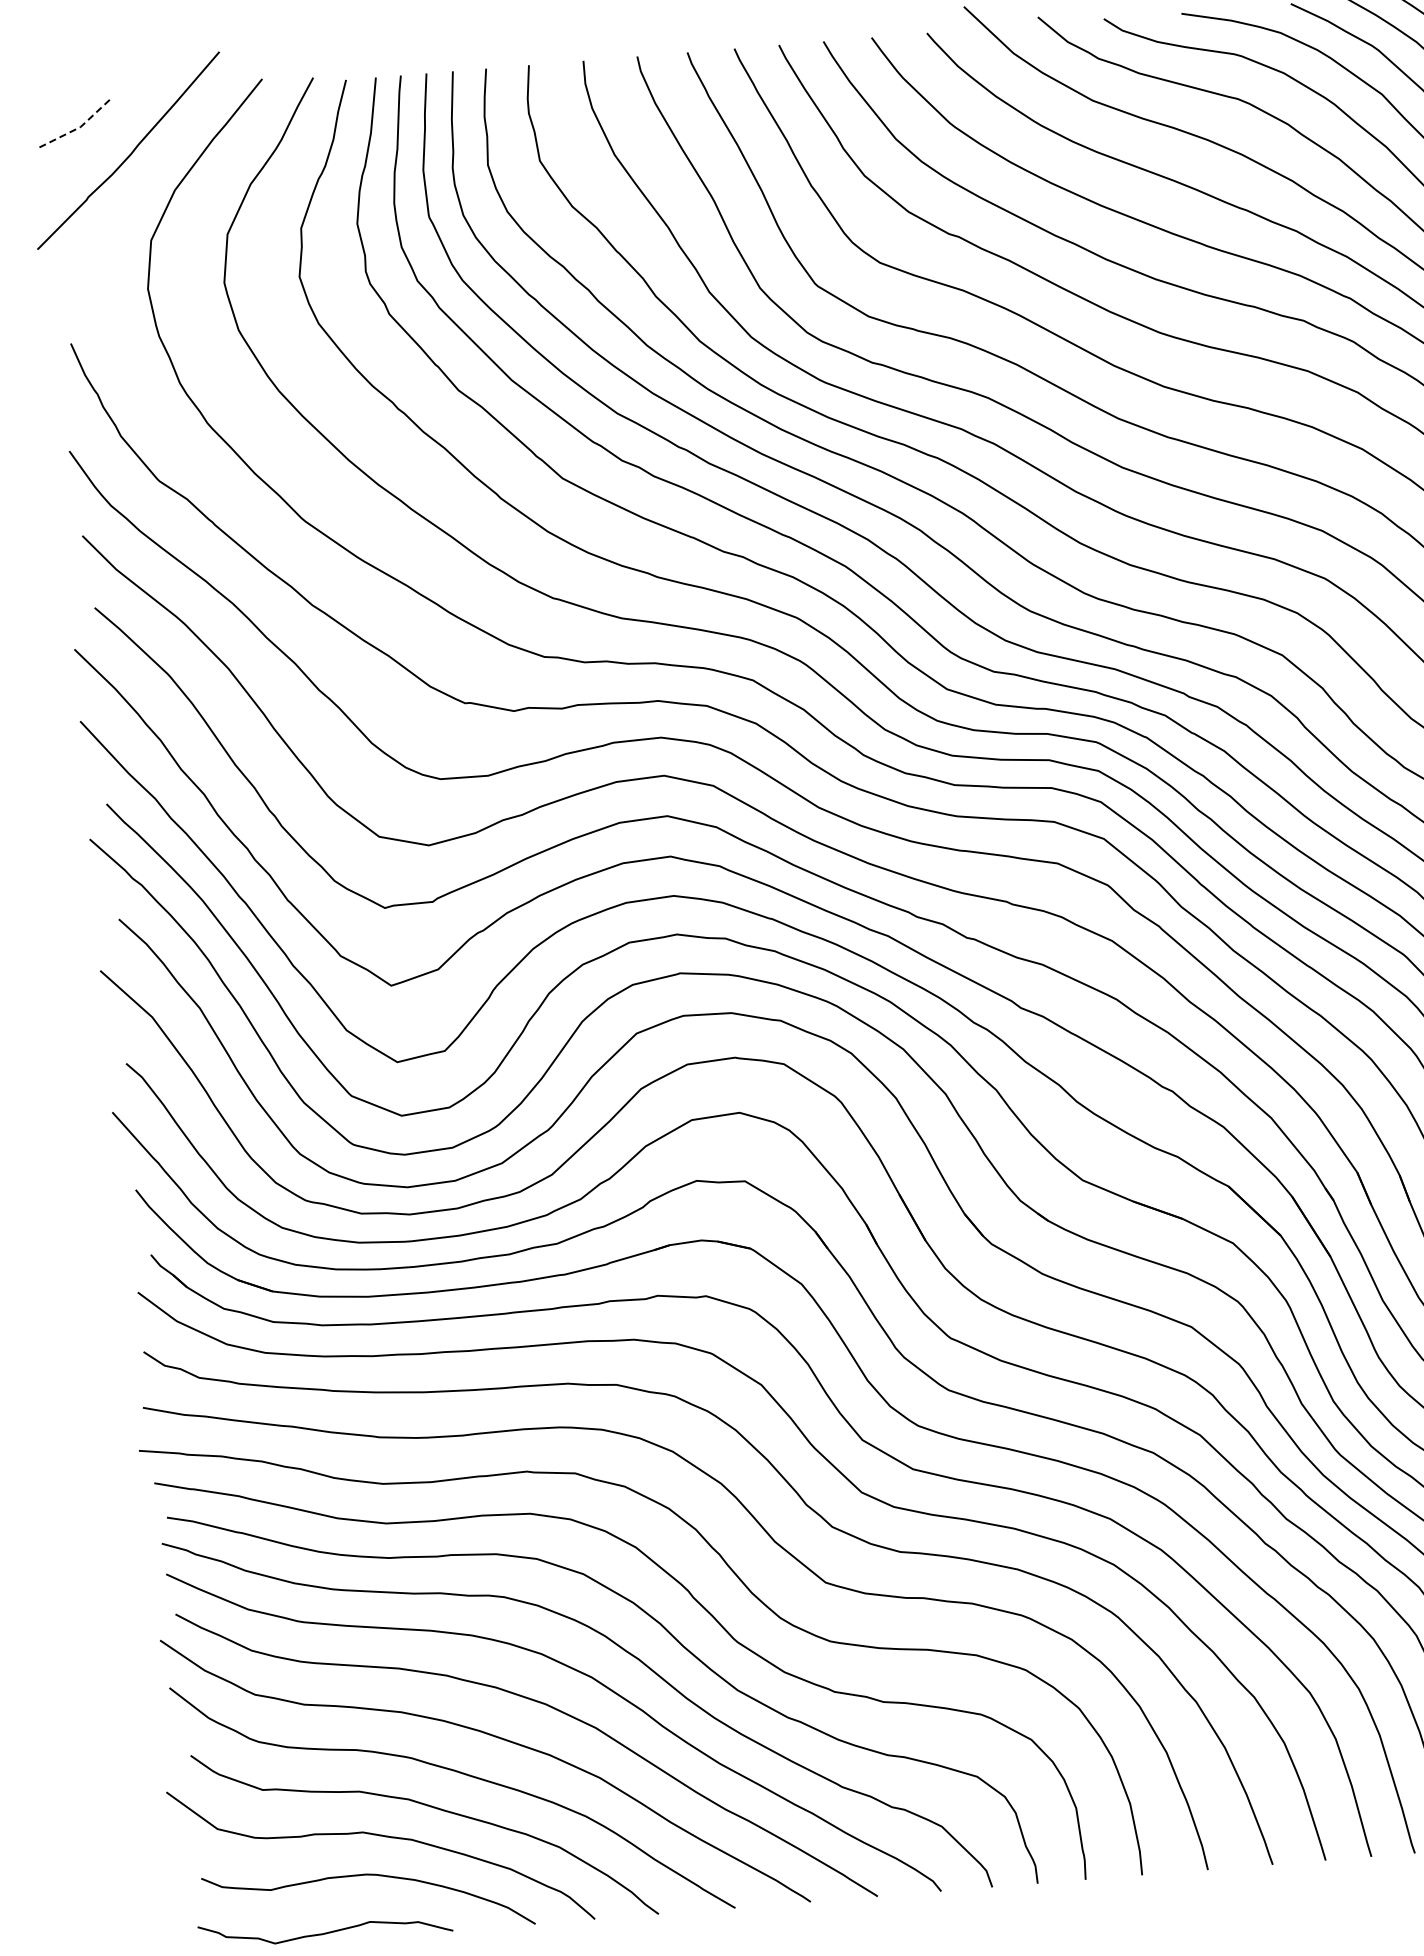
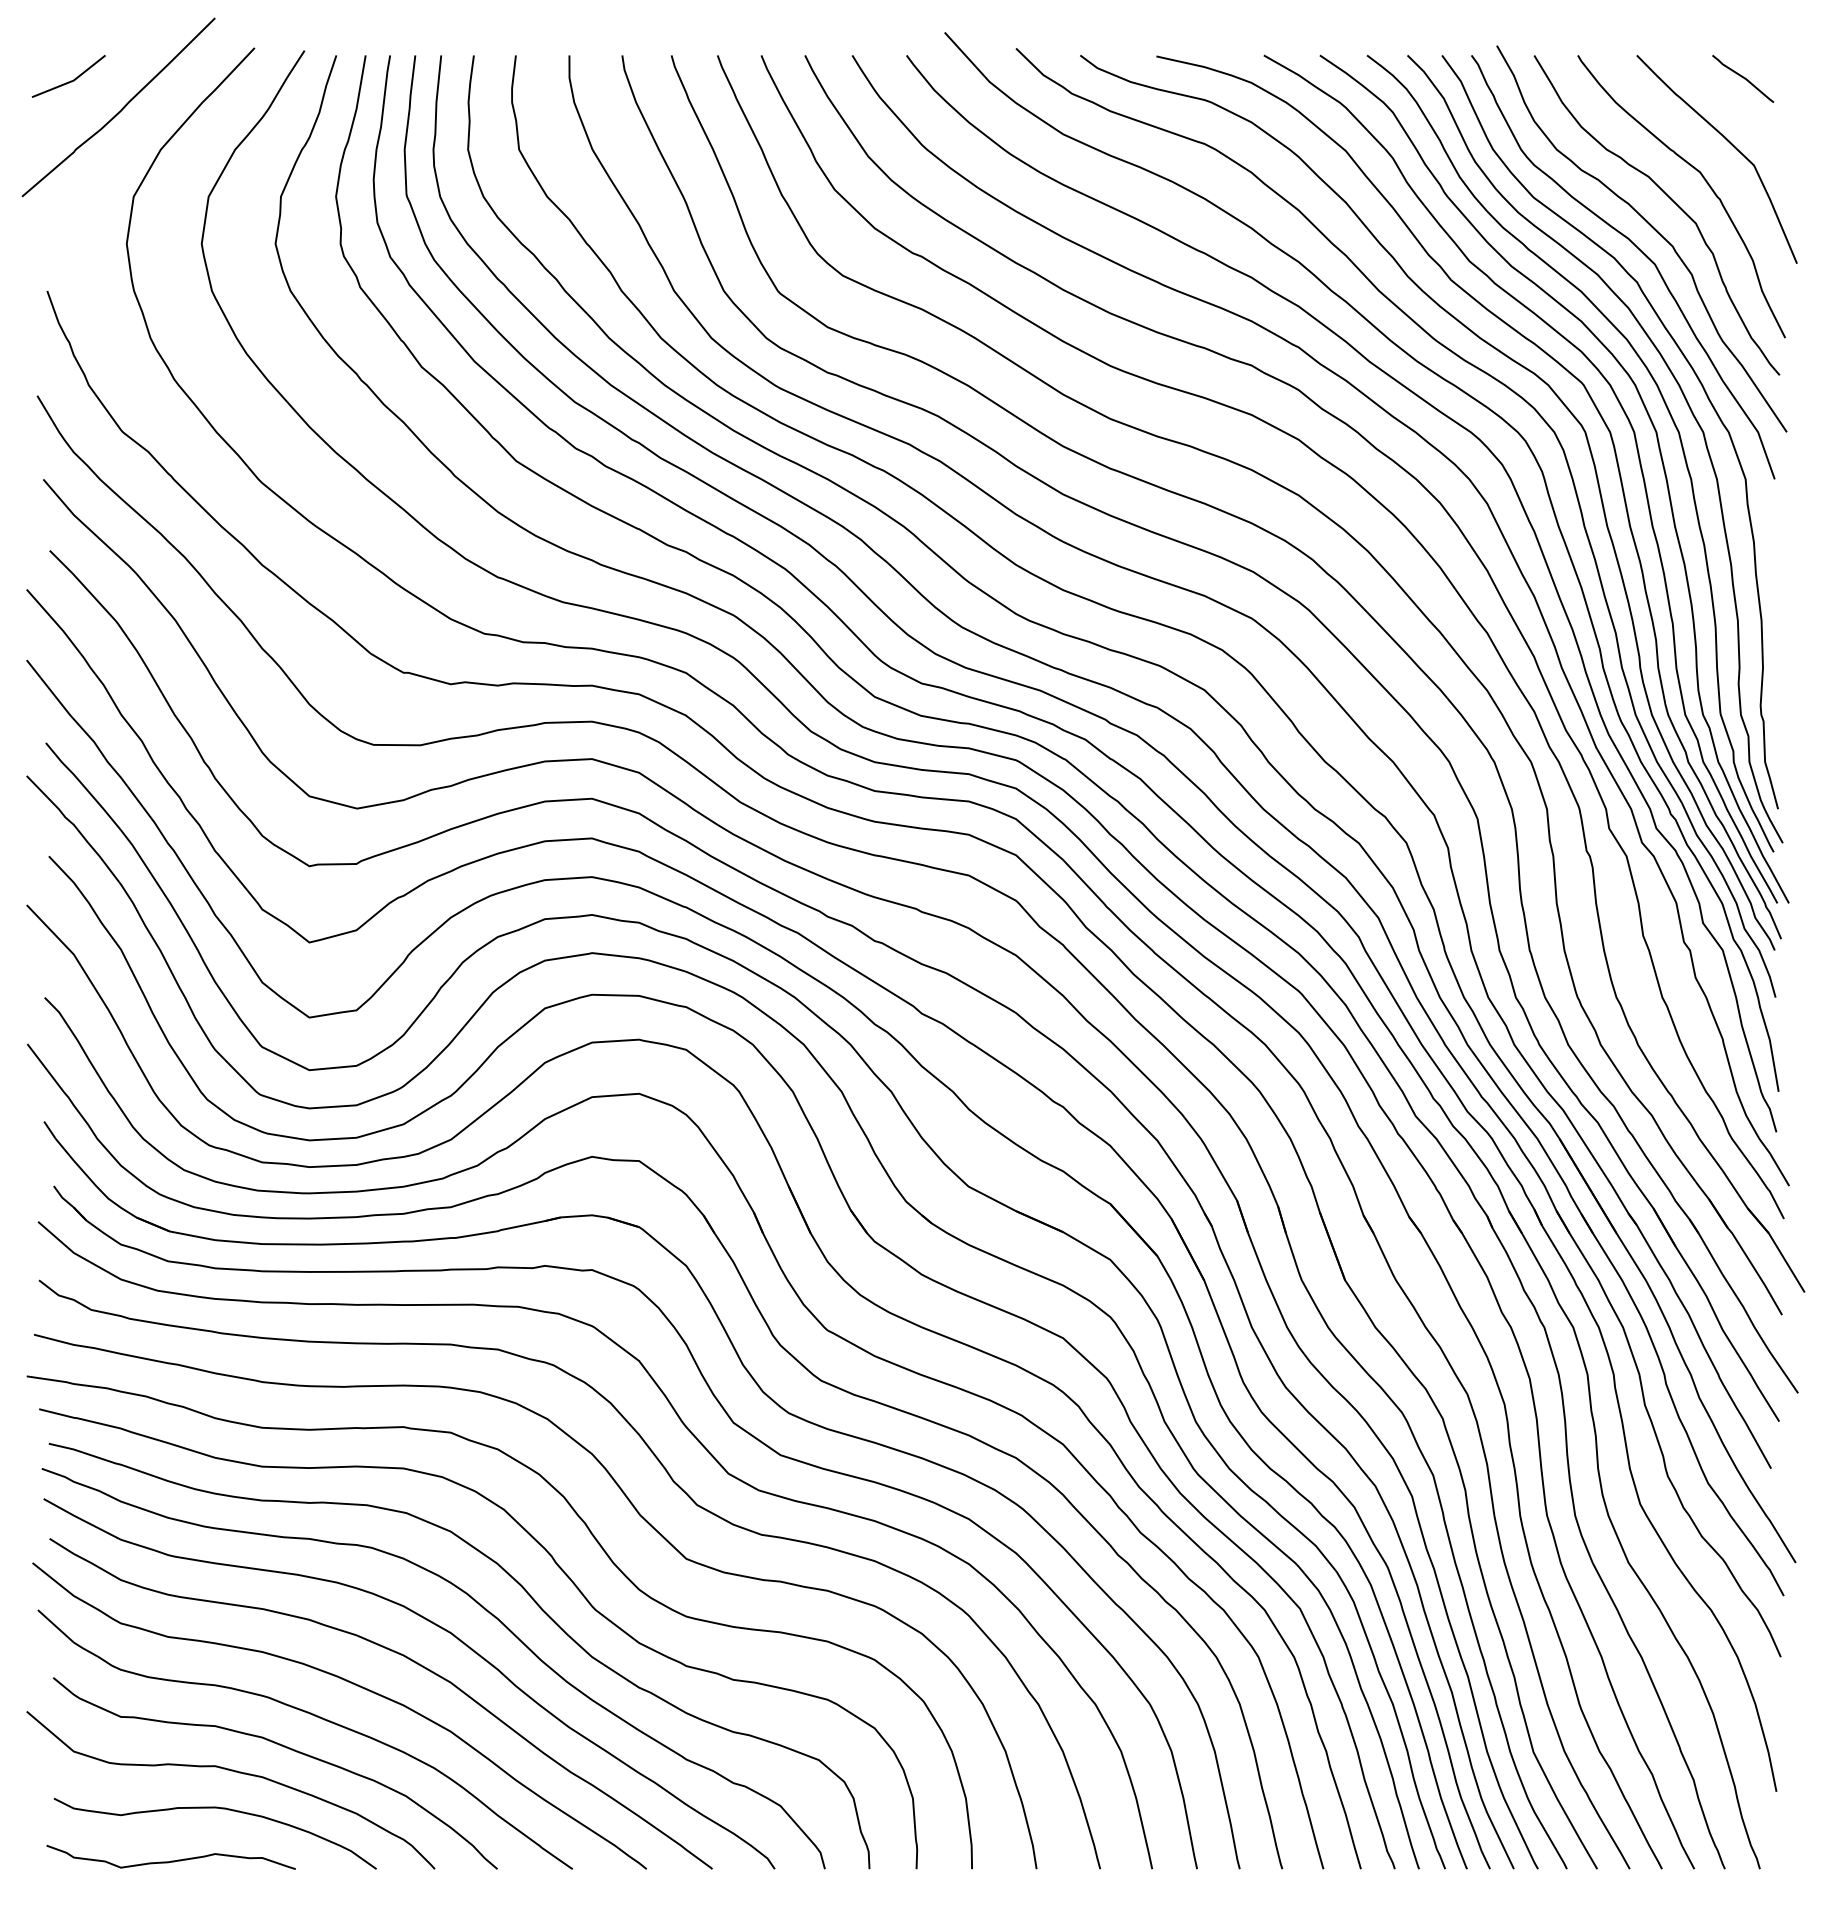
line: (79, 128) -> (72, 81), dashed -> solid

